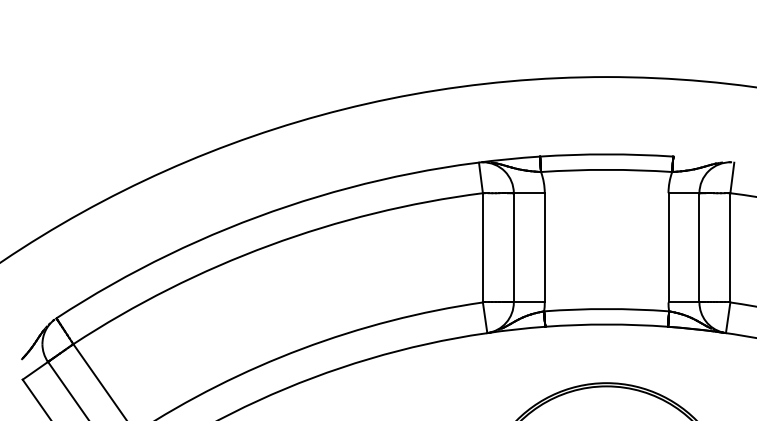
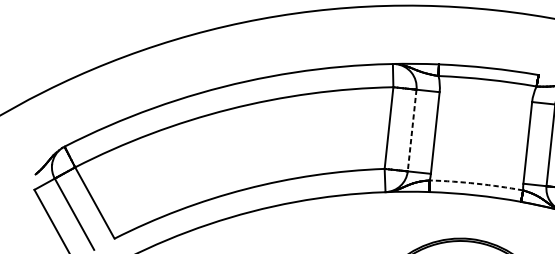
line: (513, 247) -> (411, 130), solid -> dashed
arc: (606, 309) -> (476, 184), solid -> dashed

